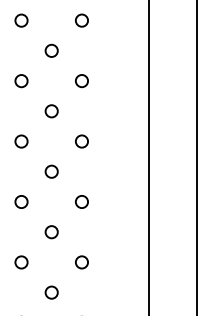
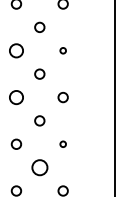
circle: (21, 141) -> (16, 50), size x1.4
circle: (81, 141) -> (62, 50), size x0.6
circle: (21, 201) -> (16, 97), size x1.4
circle: (81, 262) -> (62, 144), size x0.6
circle: (51, 292) -> (39, 167), size x1.6

